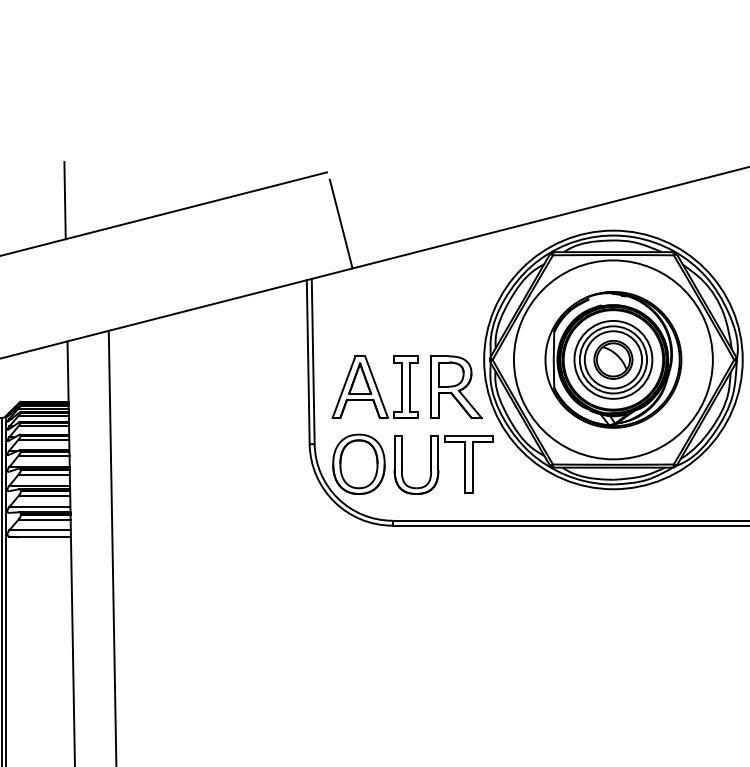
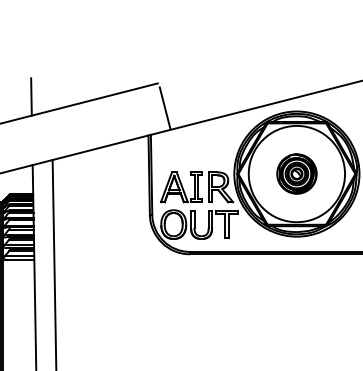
part: (612, 358) -> (296, 173), size x0.6

